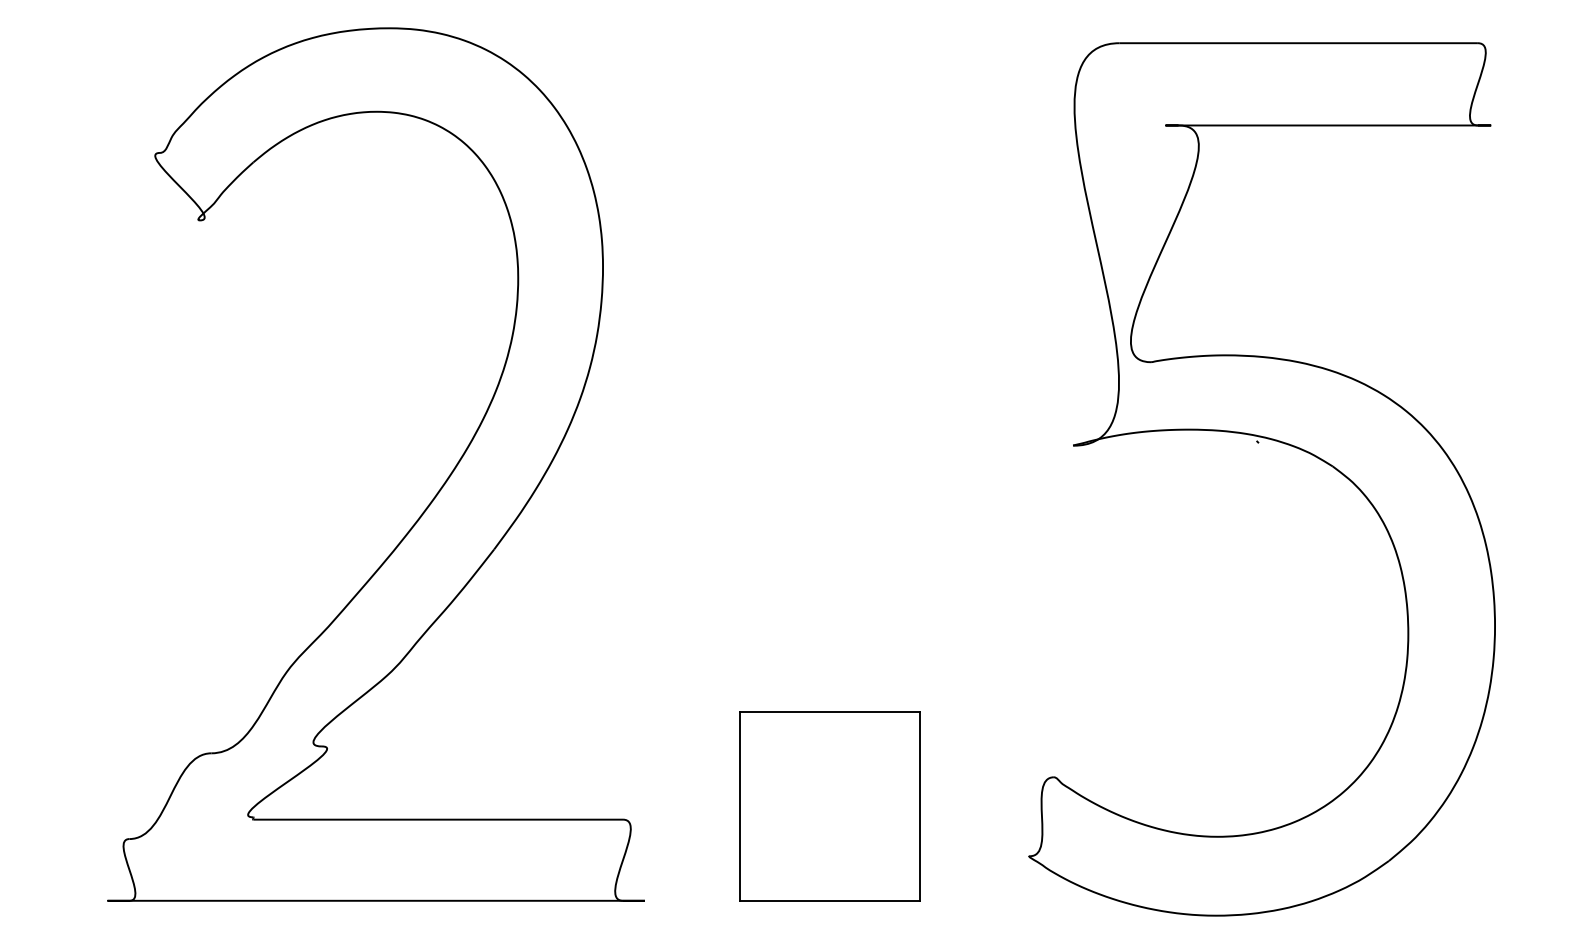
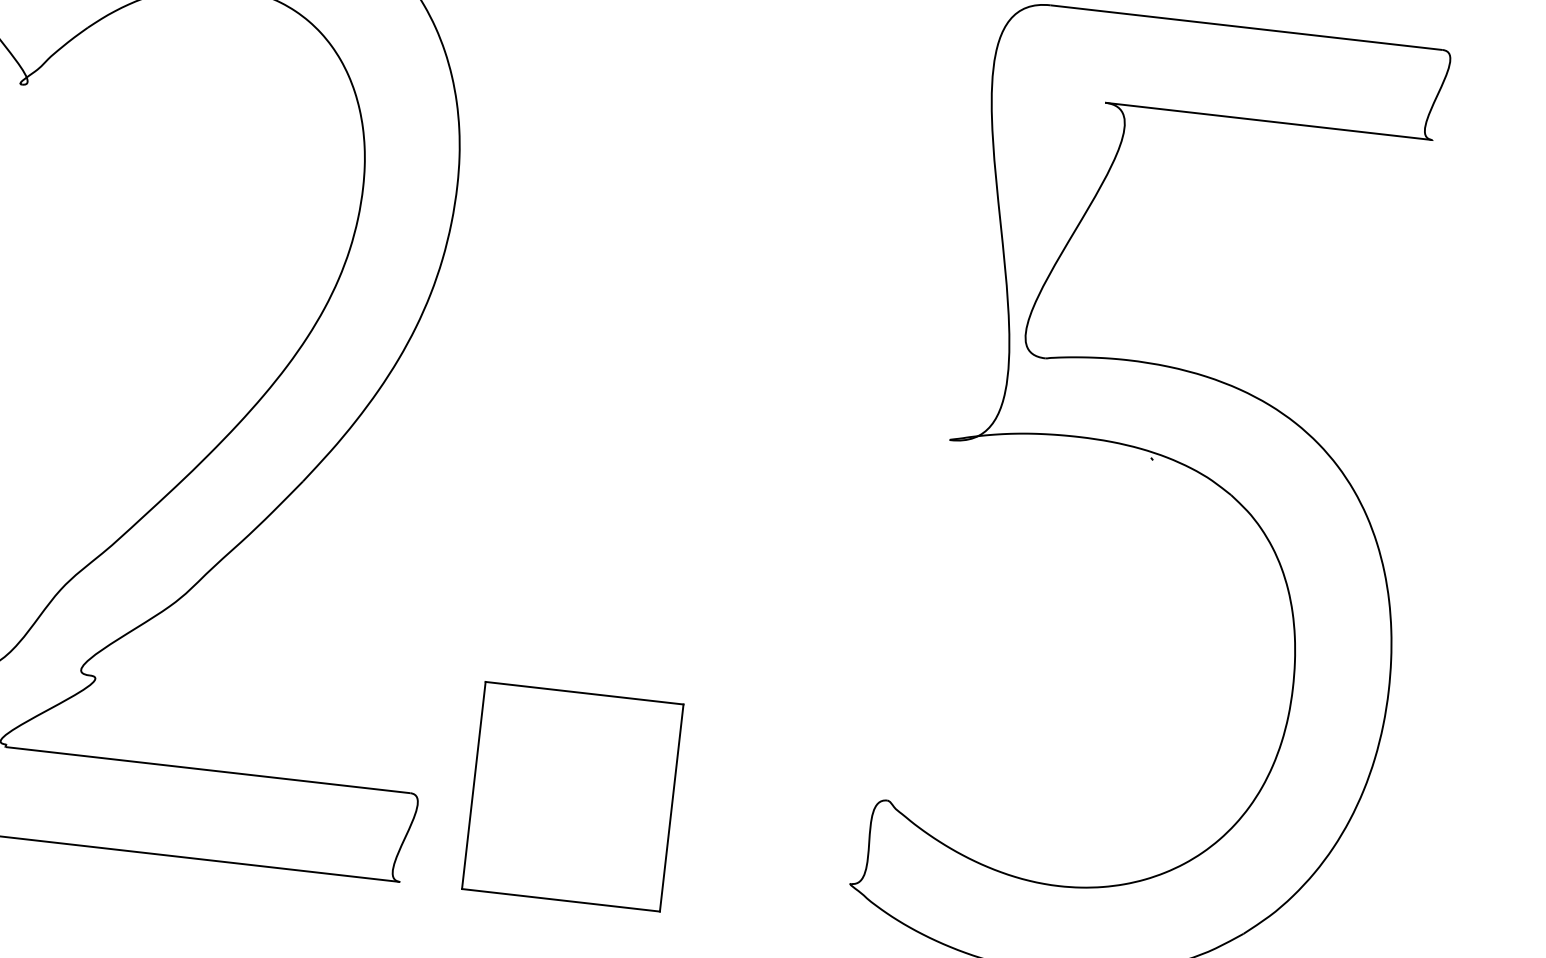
part: (829, 806) -> (572, 797), moved

